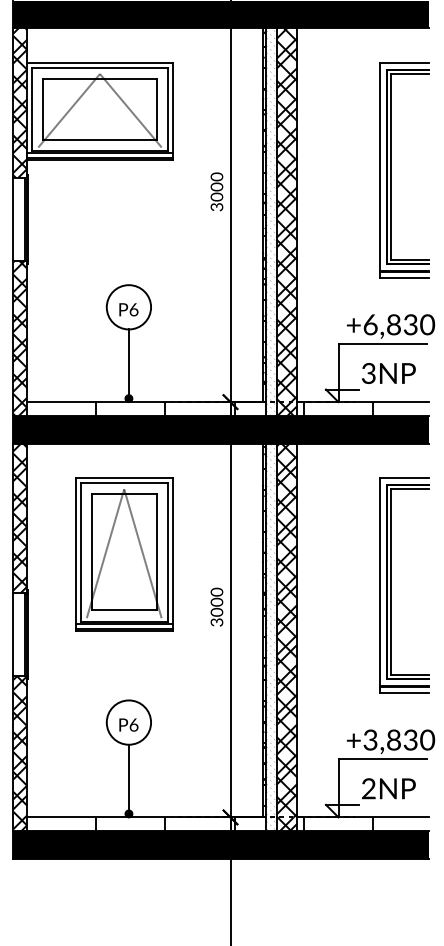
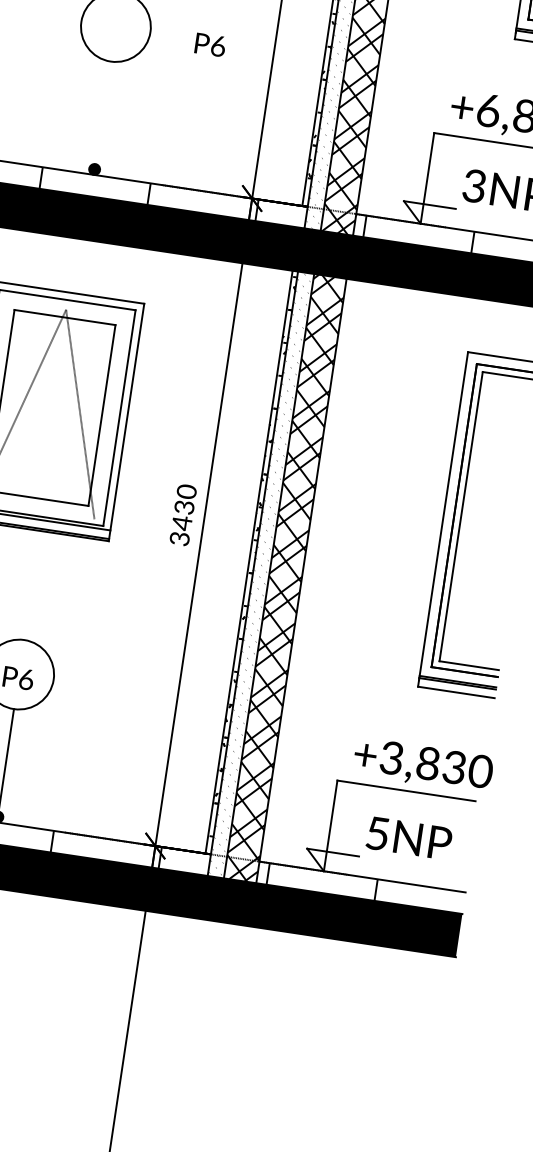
text: (128, 309) -> (209, 44), moved
line: (128, 363) -> (102, 114), removed
text: (216, 606) -> (182, 513), 3000 -> 3430
text: (368, 788) -> (377, 833), 2NP -> 5NP

